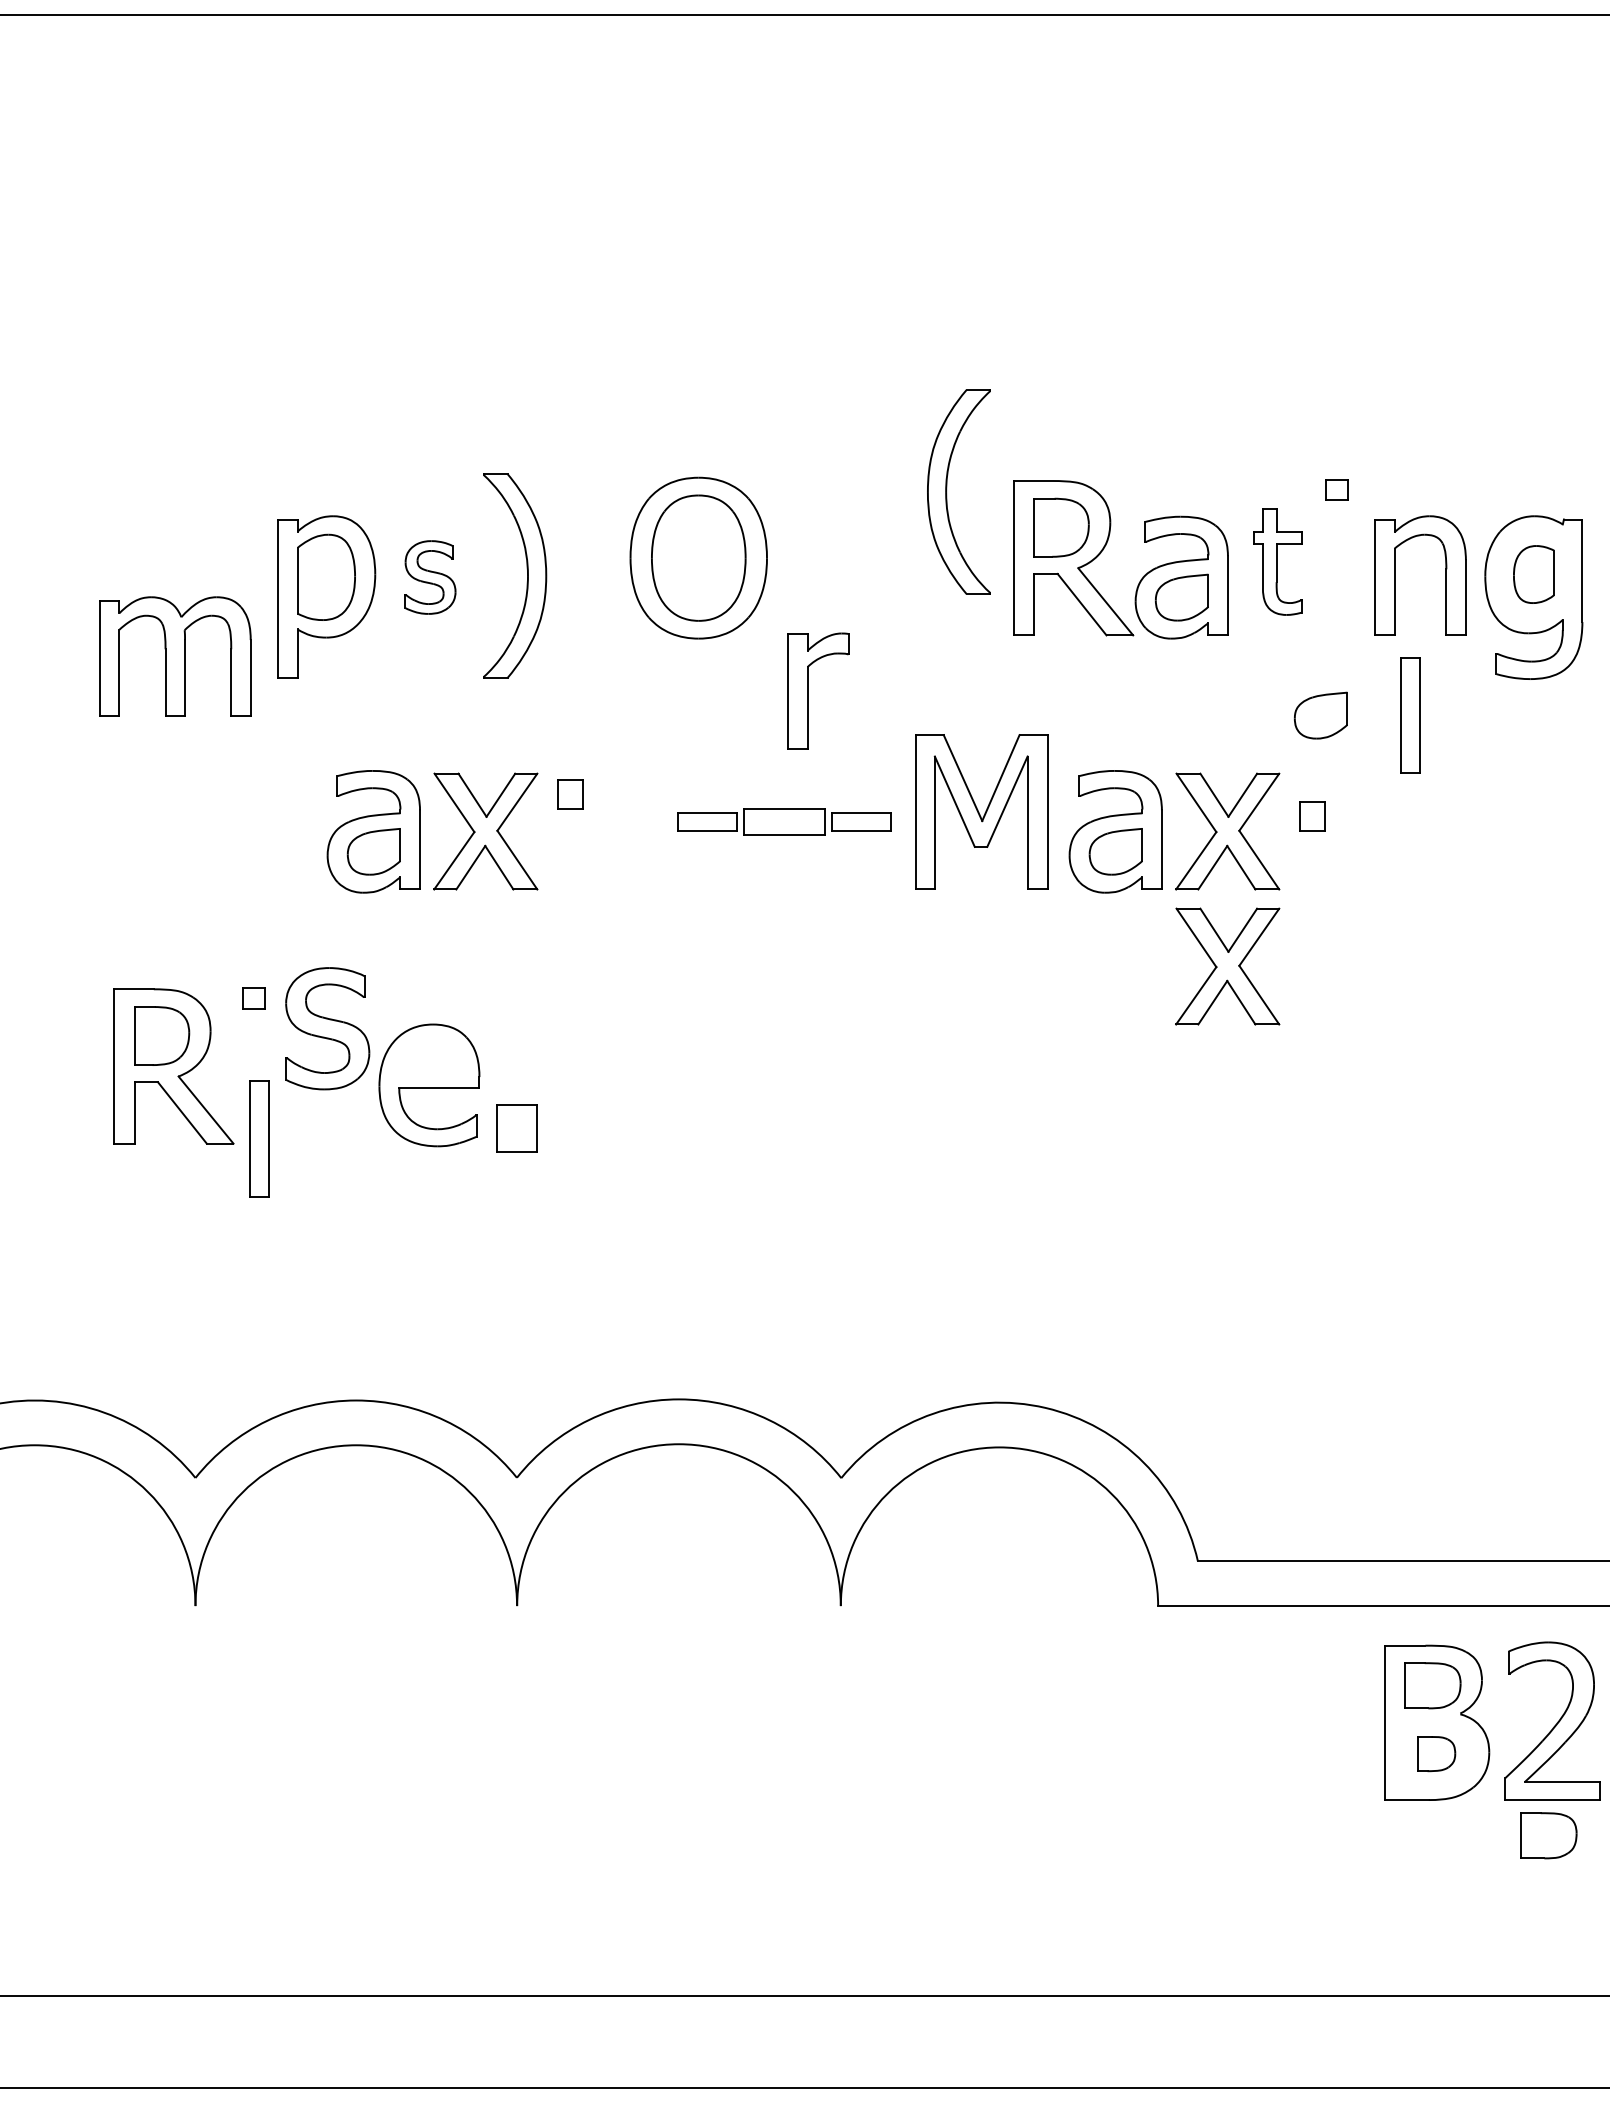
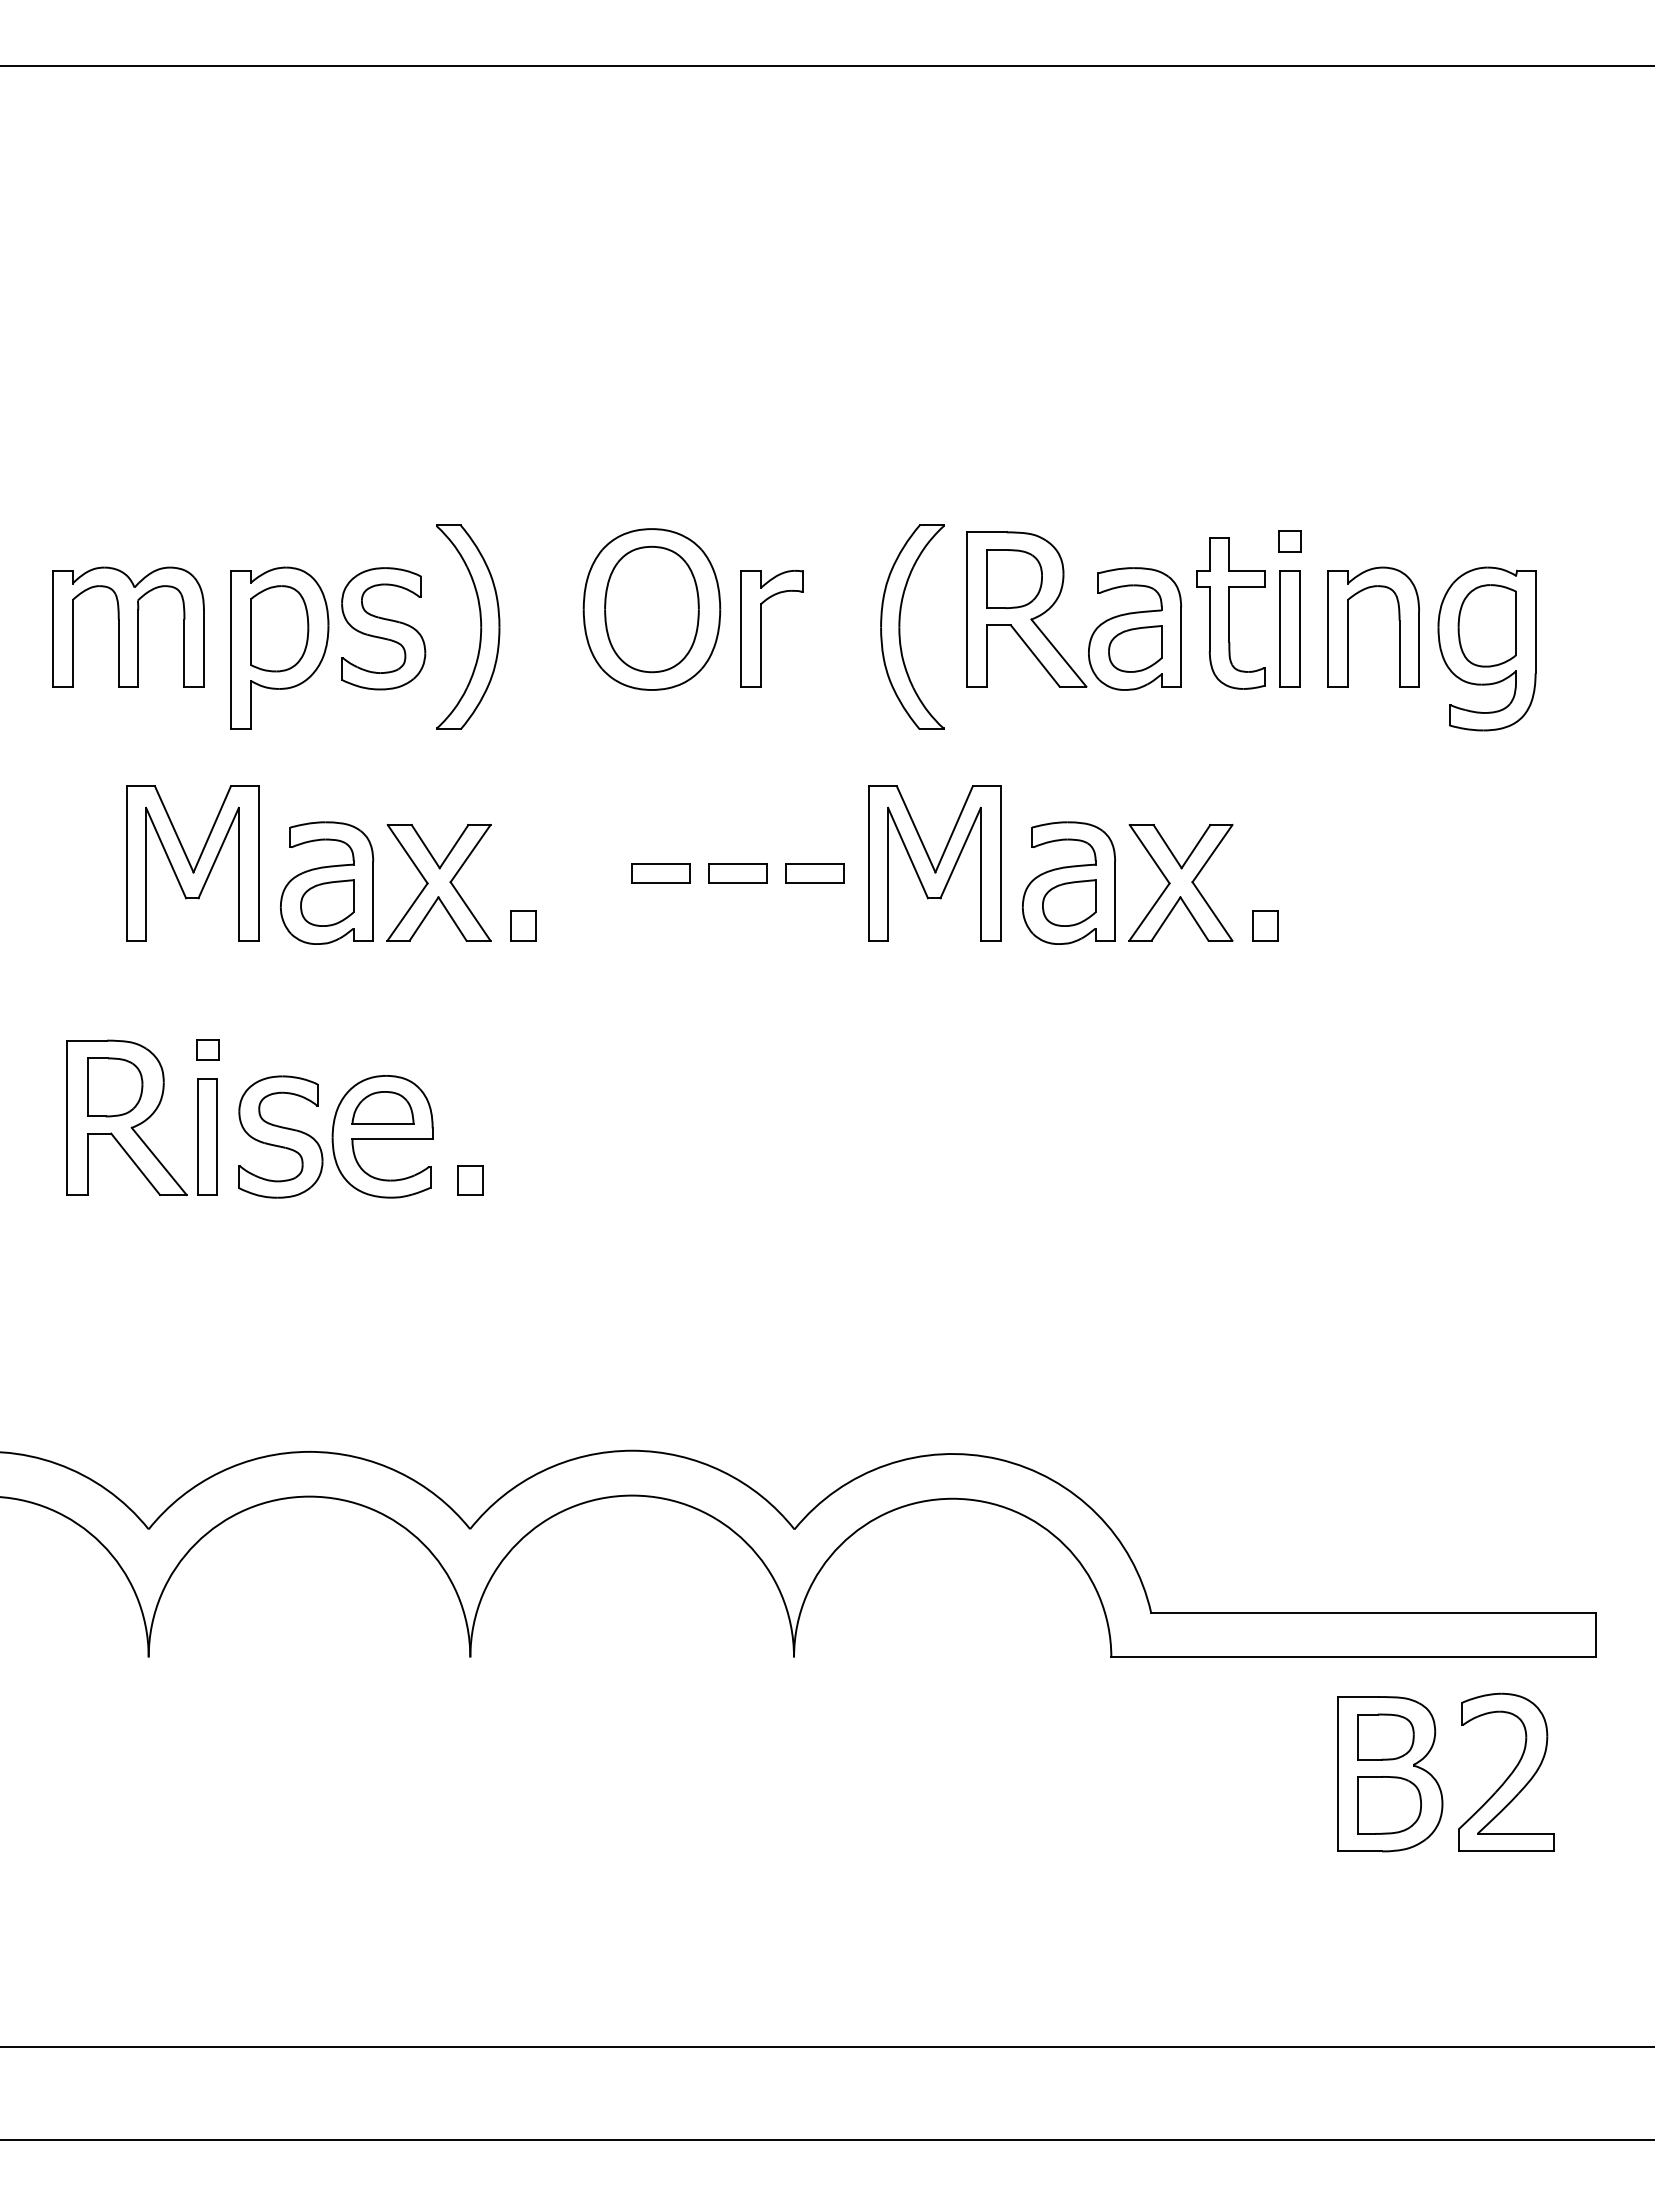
part: (947, 491) -> (900, 626), moved
part: (1277, 562) -> (1230, 613), size x1.43
part: (1533, 574) -> (1486, 625), size x1.43
part: (430, 577) -> (383, 628), size x1.67
part: (175, 656) -> (128, 626), moved
part: (808, 691) -> (761, 628), moved
part: (1321, 715) -> (1274, 766), removed
part: (1410, 715) -> (1289, 628), moved
part: (570, 794) -> (523, 925), moved
part: (239, 812) -> (192, 863), added
part: (1312, 816) -> (1265, 925), moved
part: (784, 822) -> (737, 873), size x0.71
part: (1227, 966) -> (1180, 1017), removed
part: (327, 1028) -> (280, 1136), moved
part: (429, 1056) -> (382, 1107), added
part: (517, 1129) -> (470, 1180), size x0.62
part: (259, 1138) -> (207, 1136), moved
part: (1436, 1754) -> (1389, 1805), size x1.67
part: (1548, 1835) -> (1501, 1886), removed

